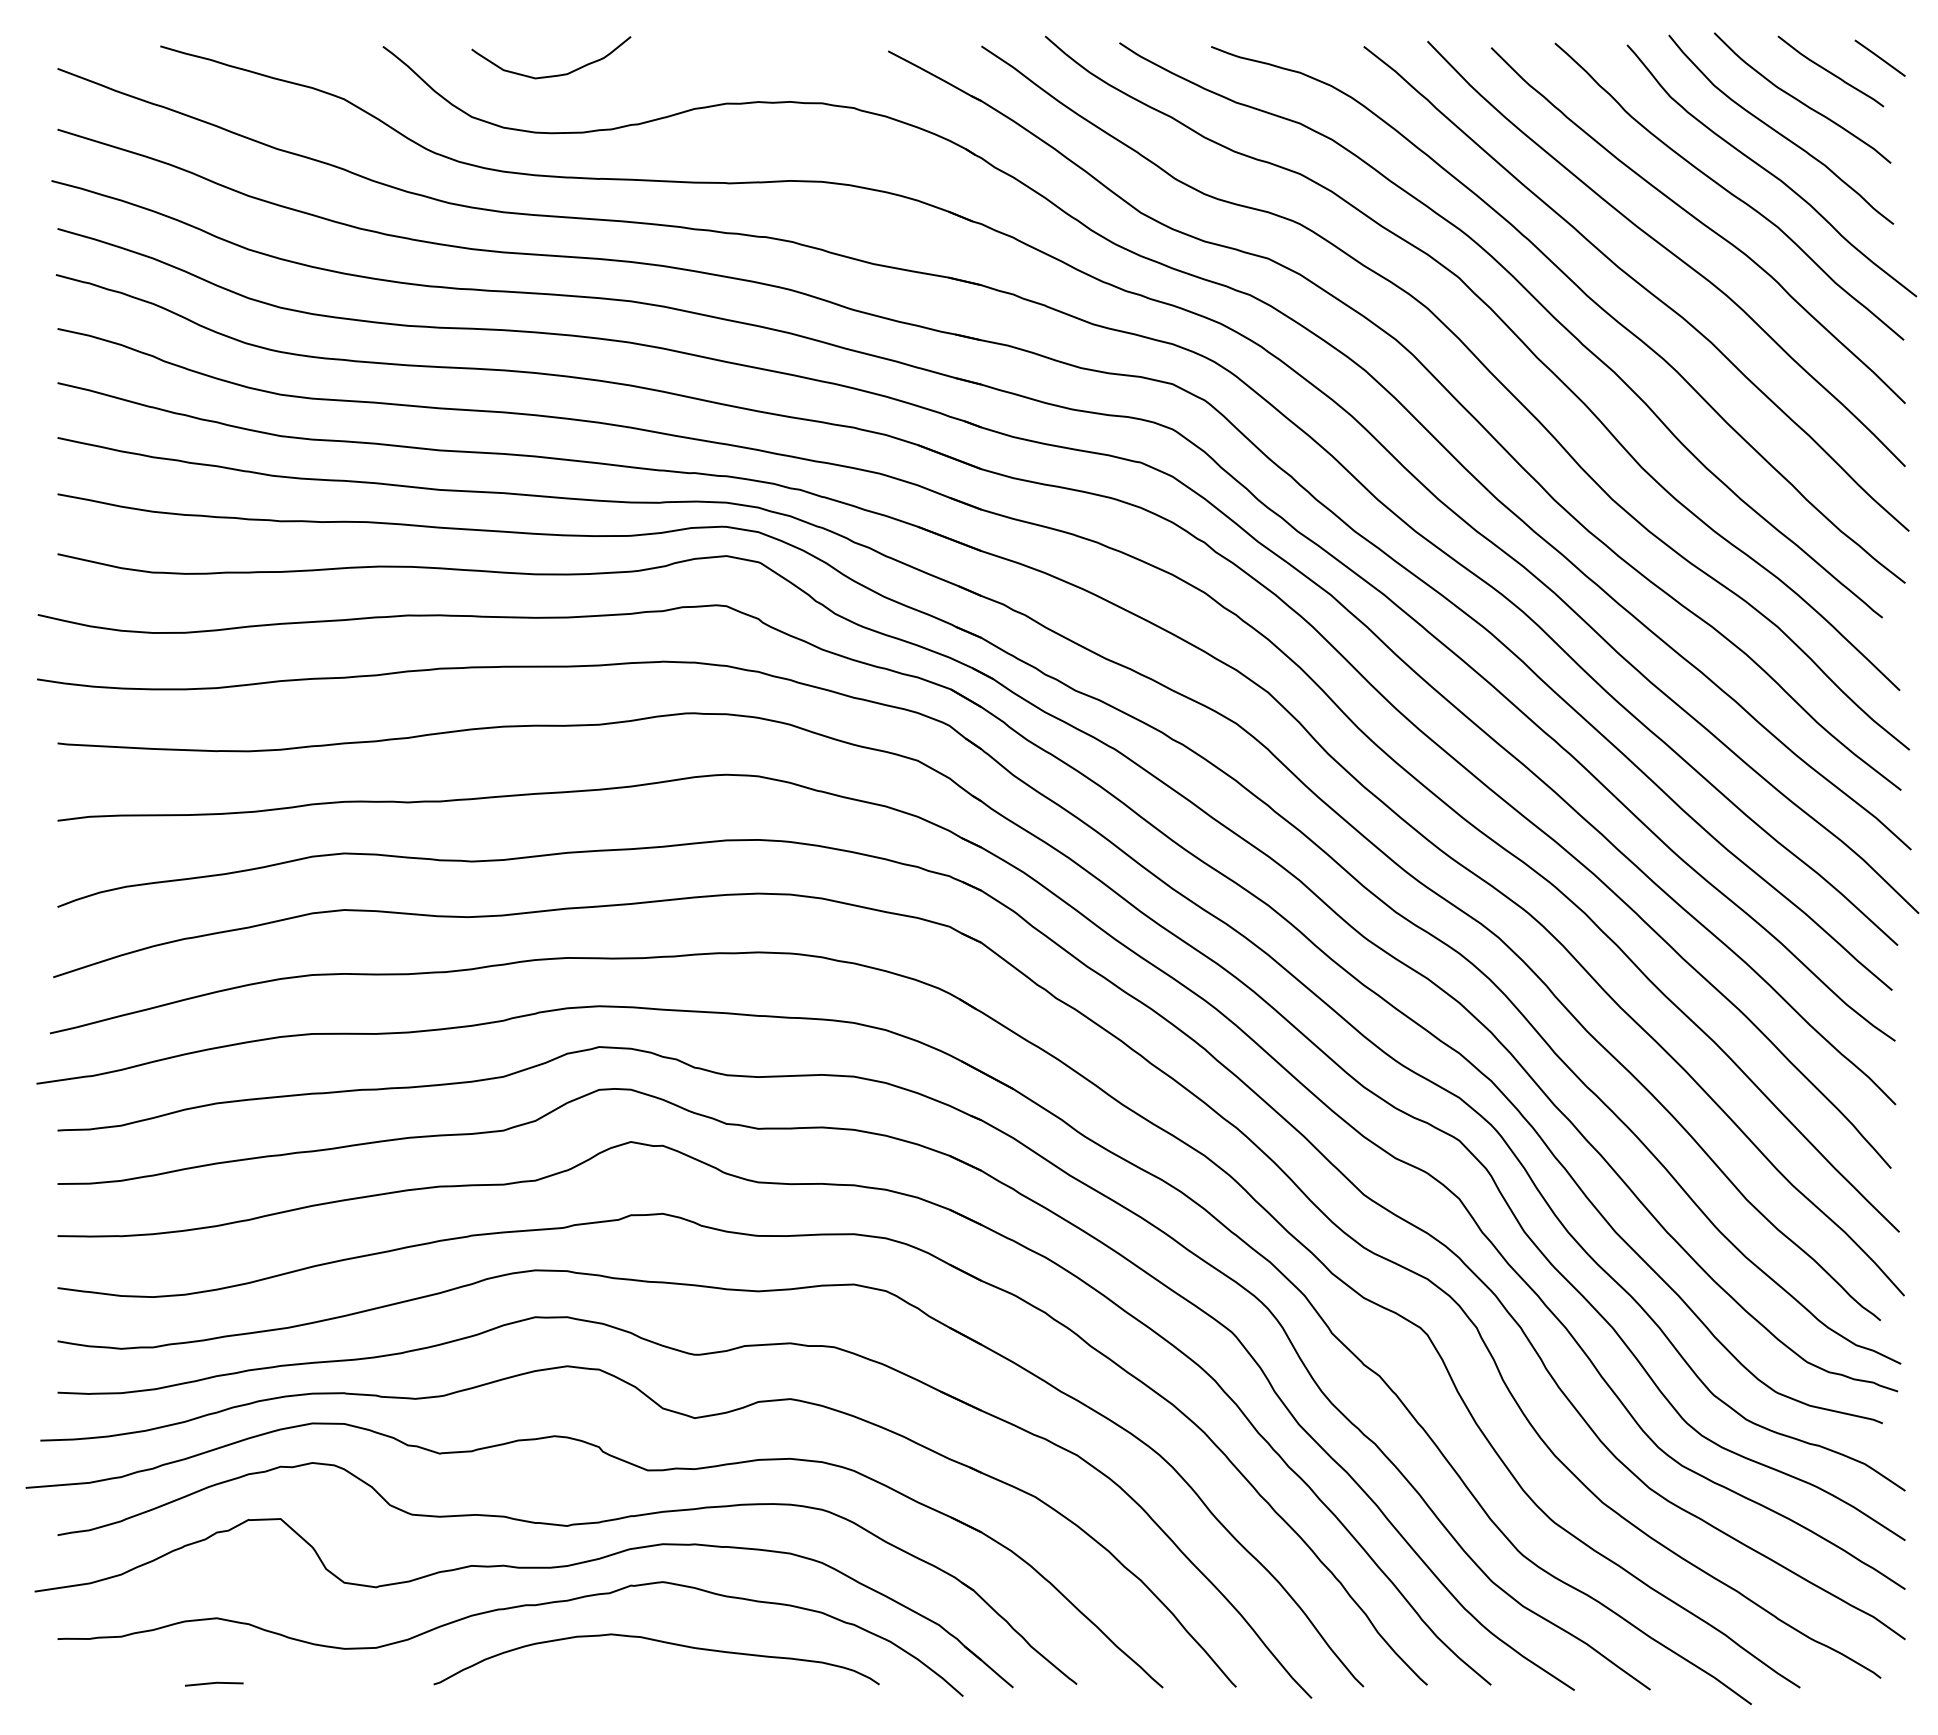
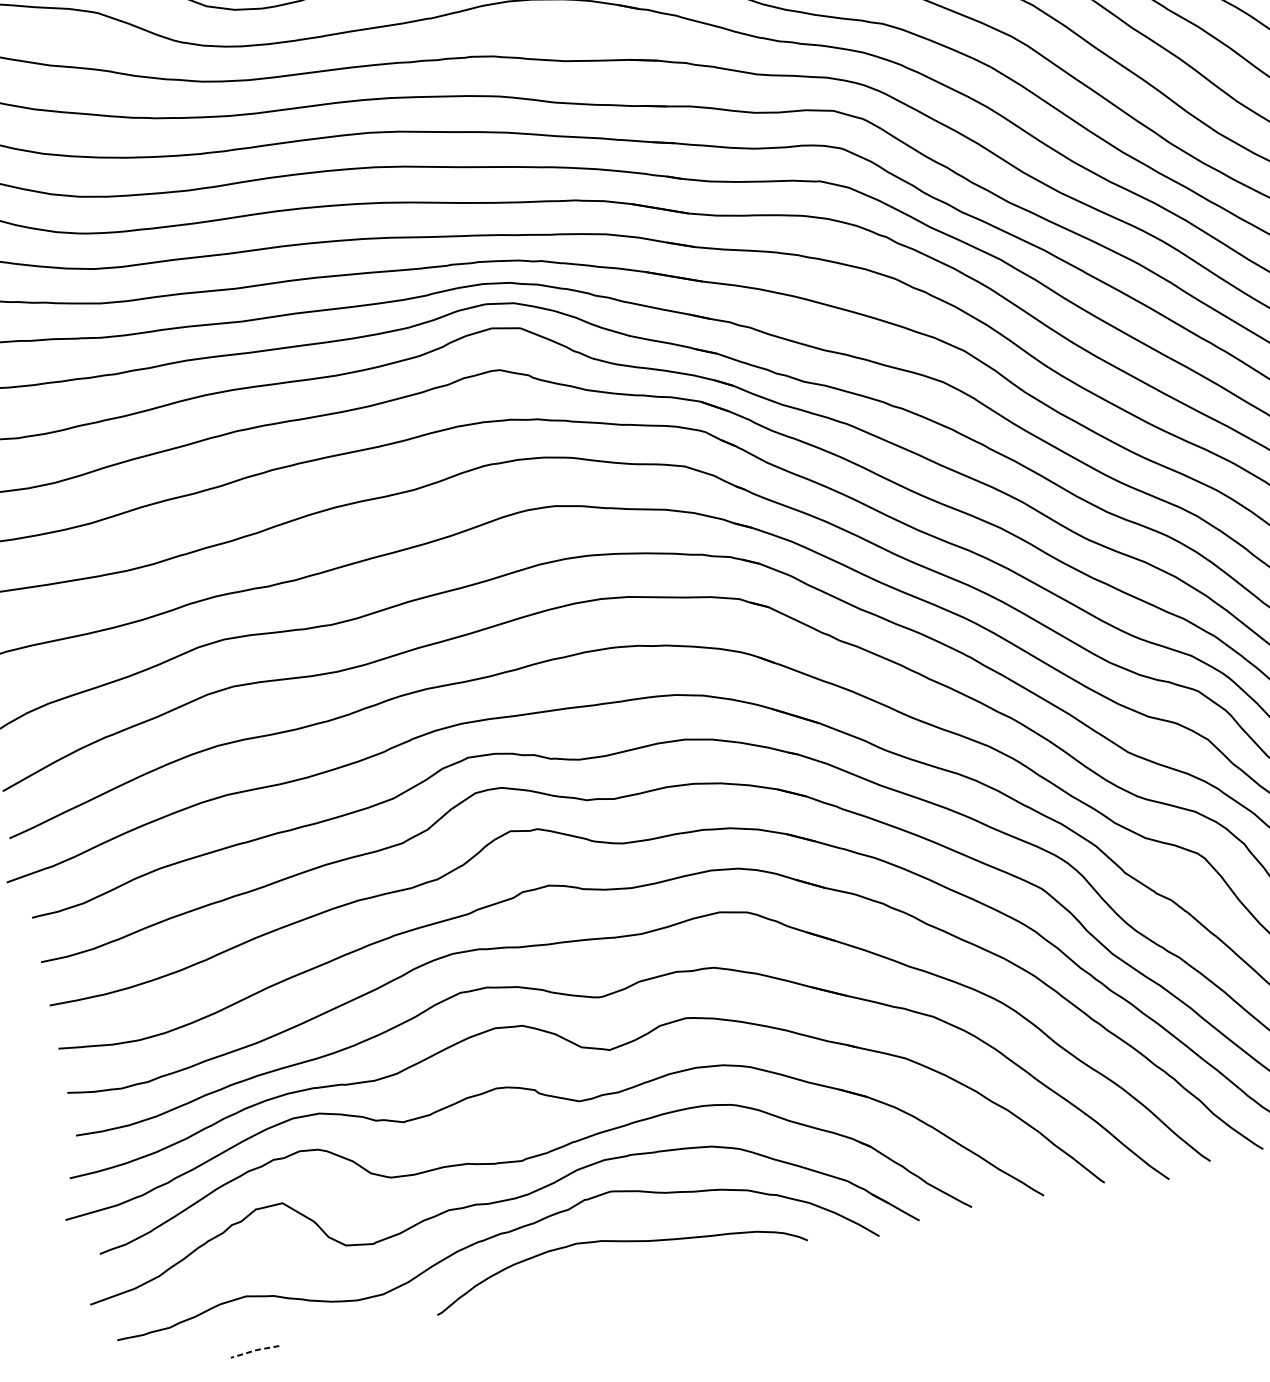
line: (213, 1683) -> (254, 1351), solid -> dashed

